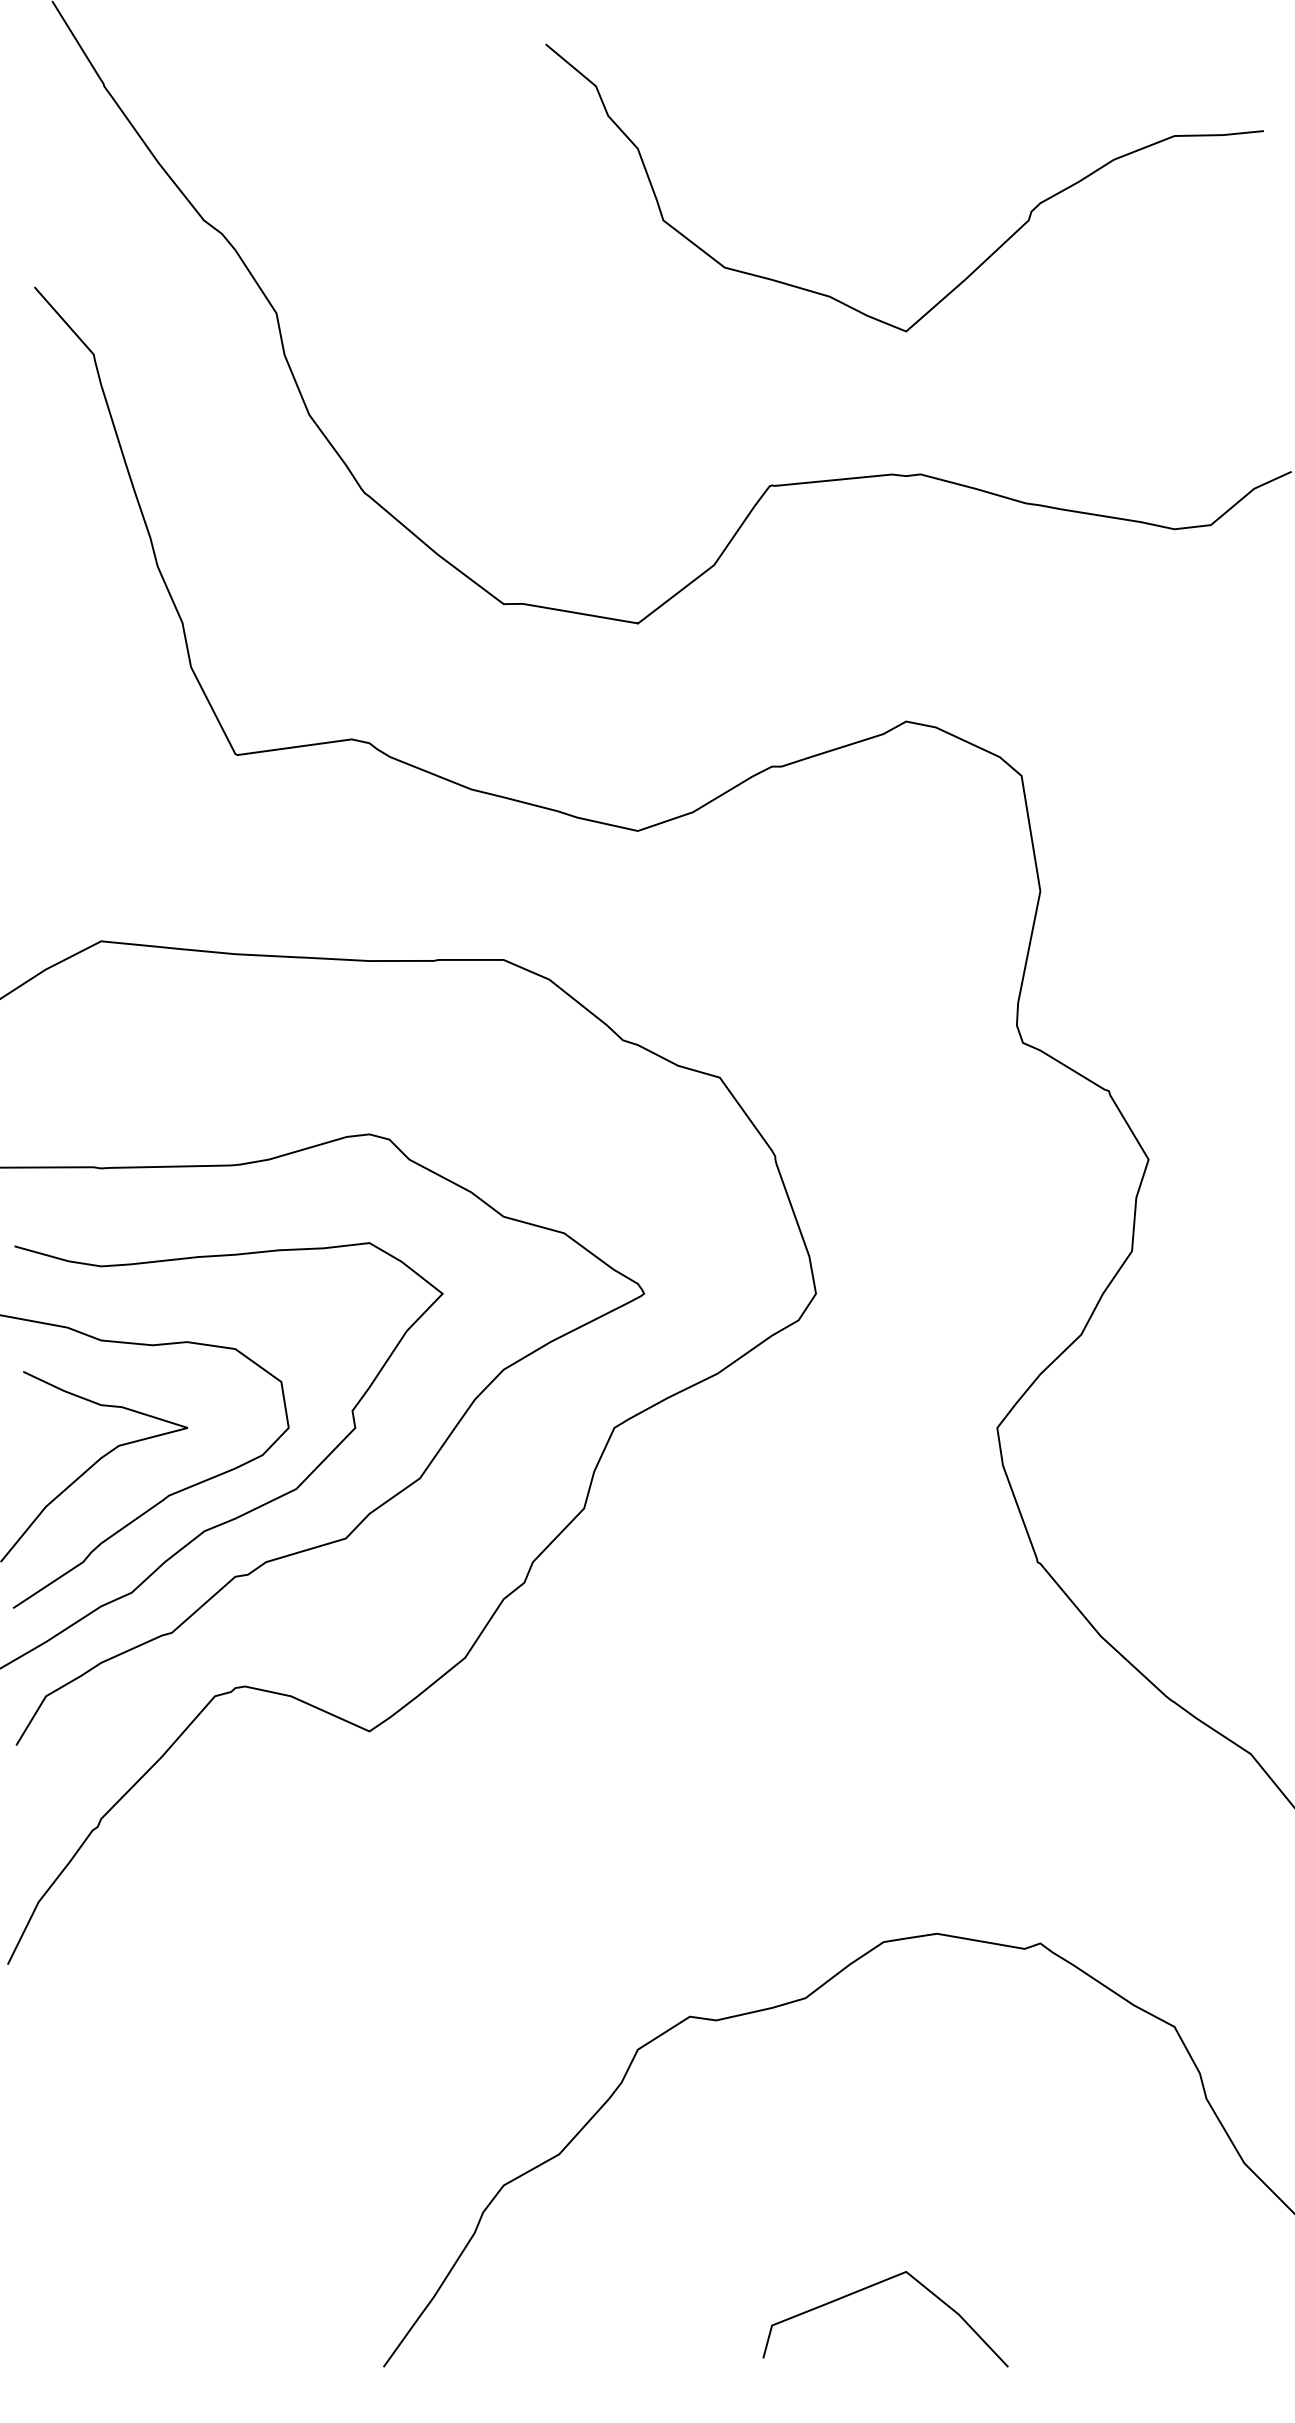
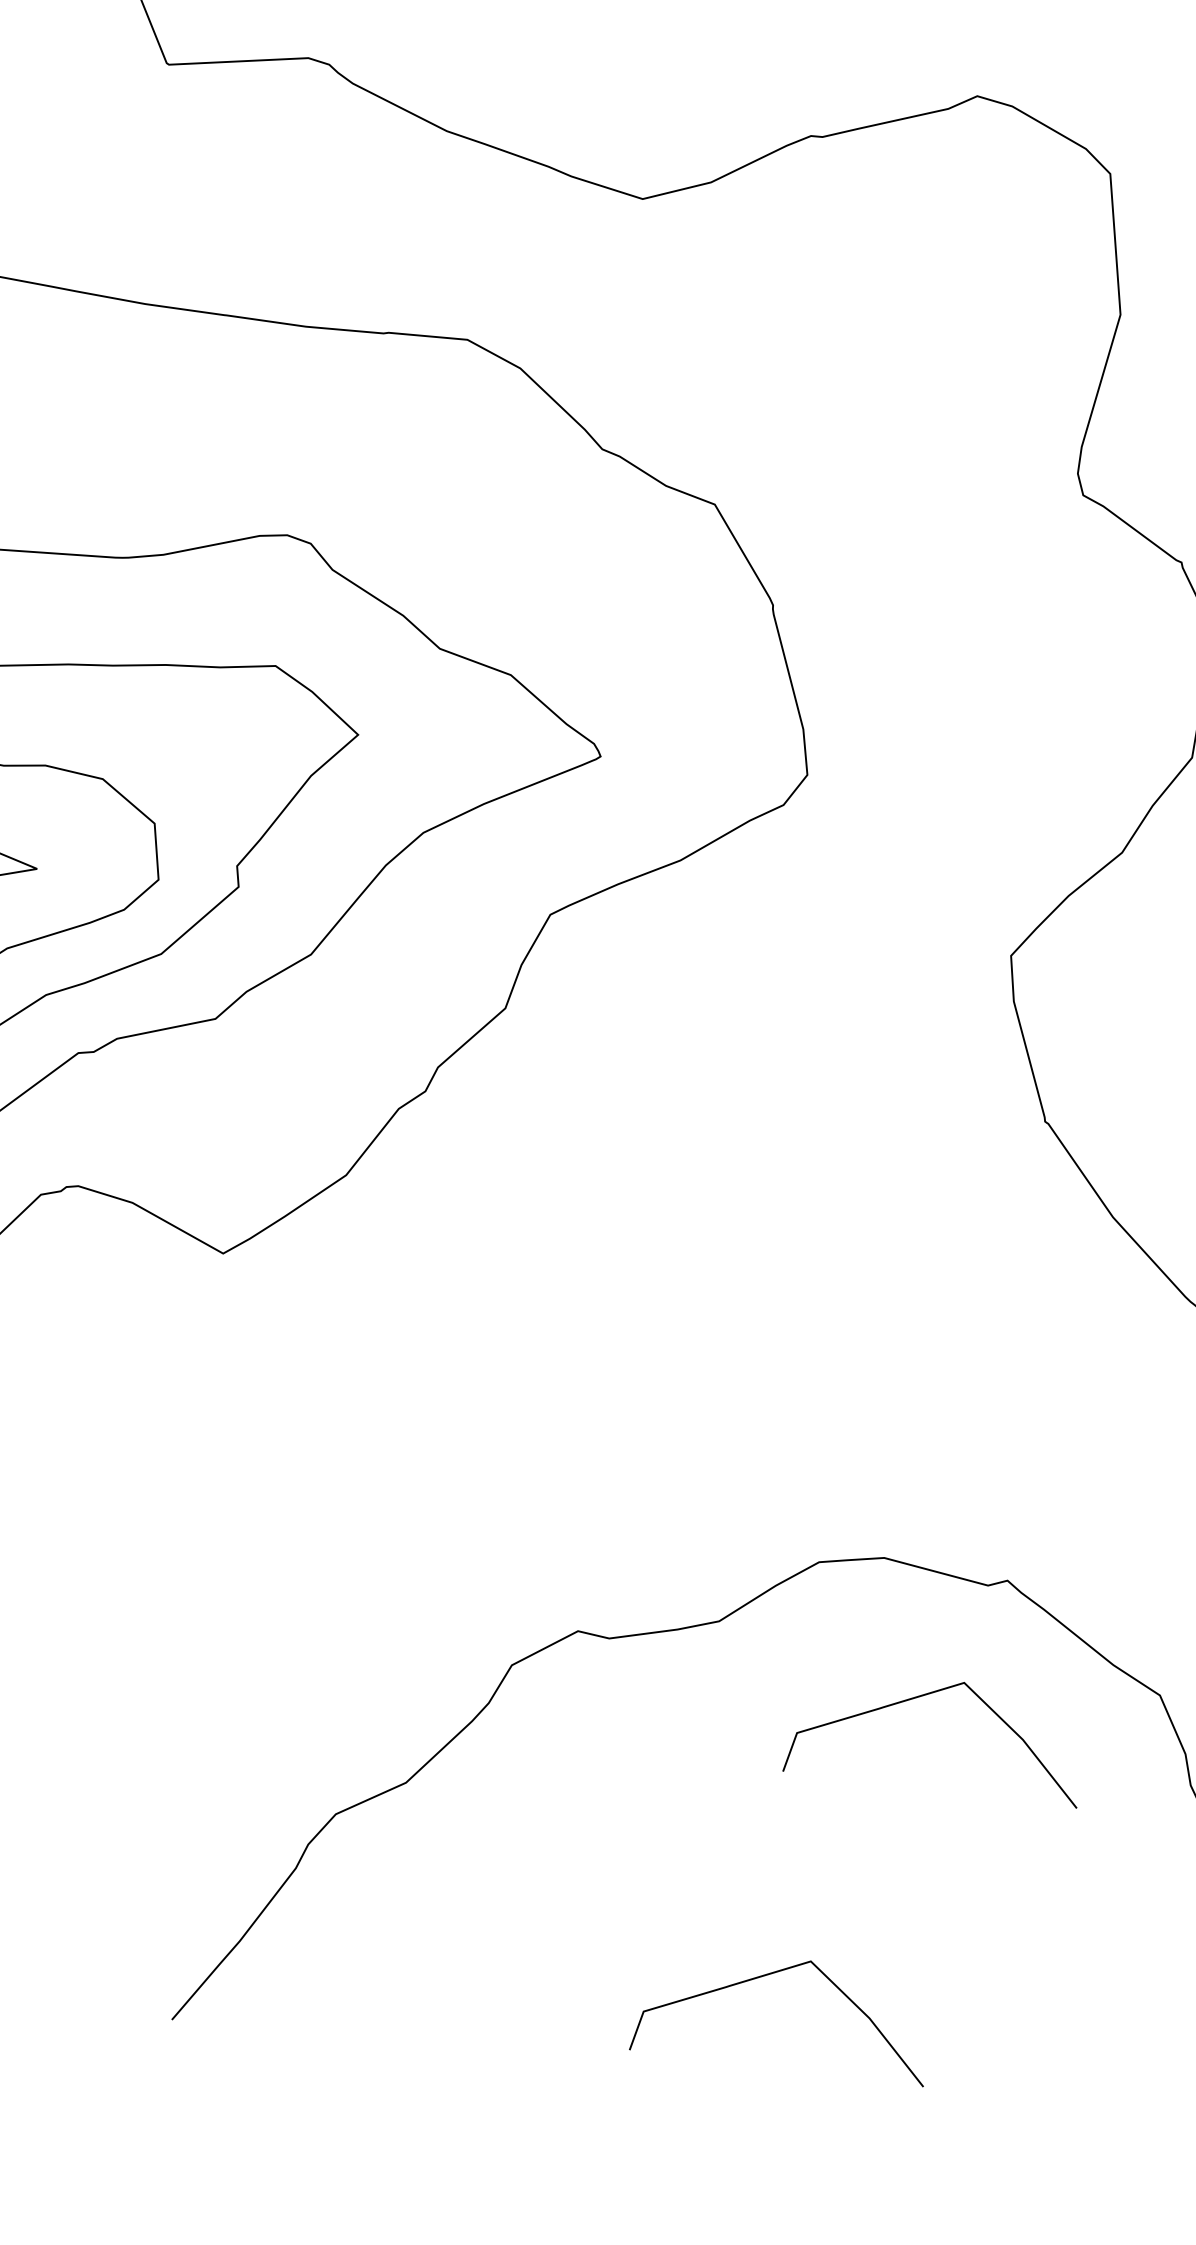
curve: (976, 2046) -> (919, 1697), added

